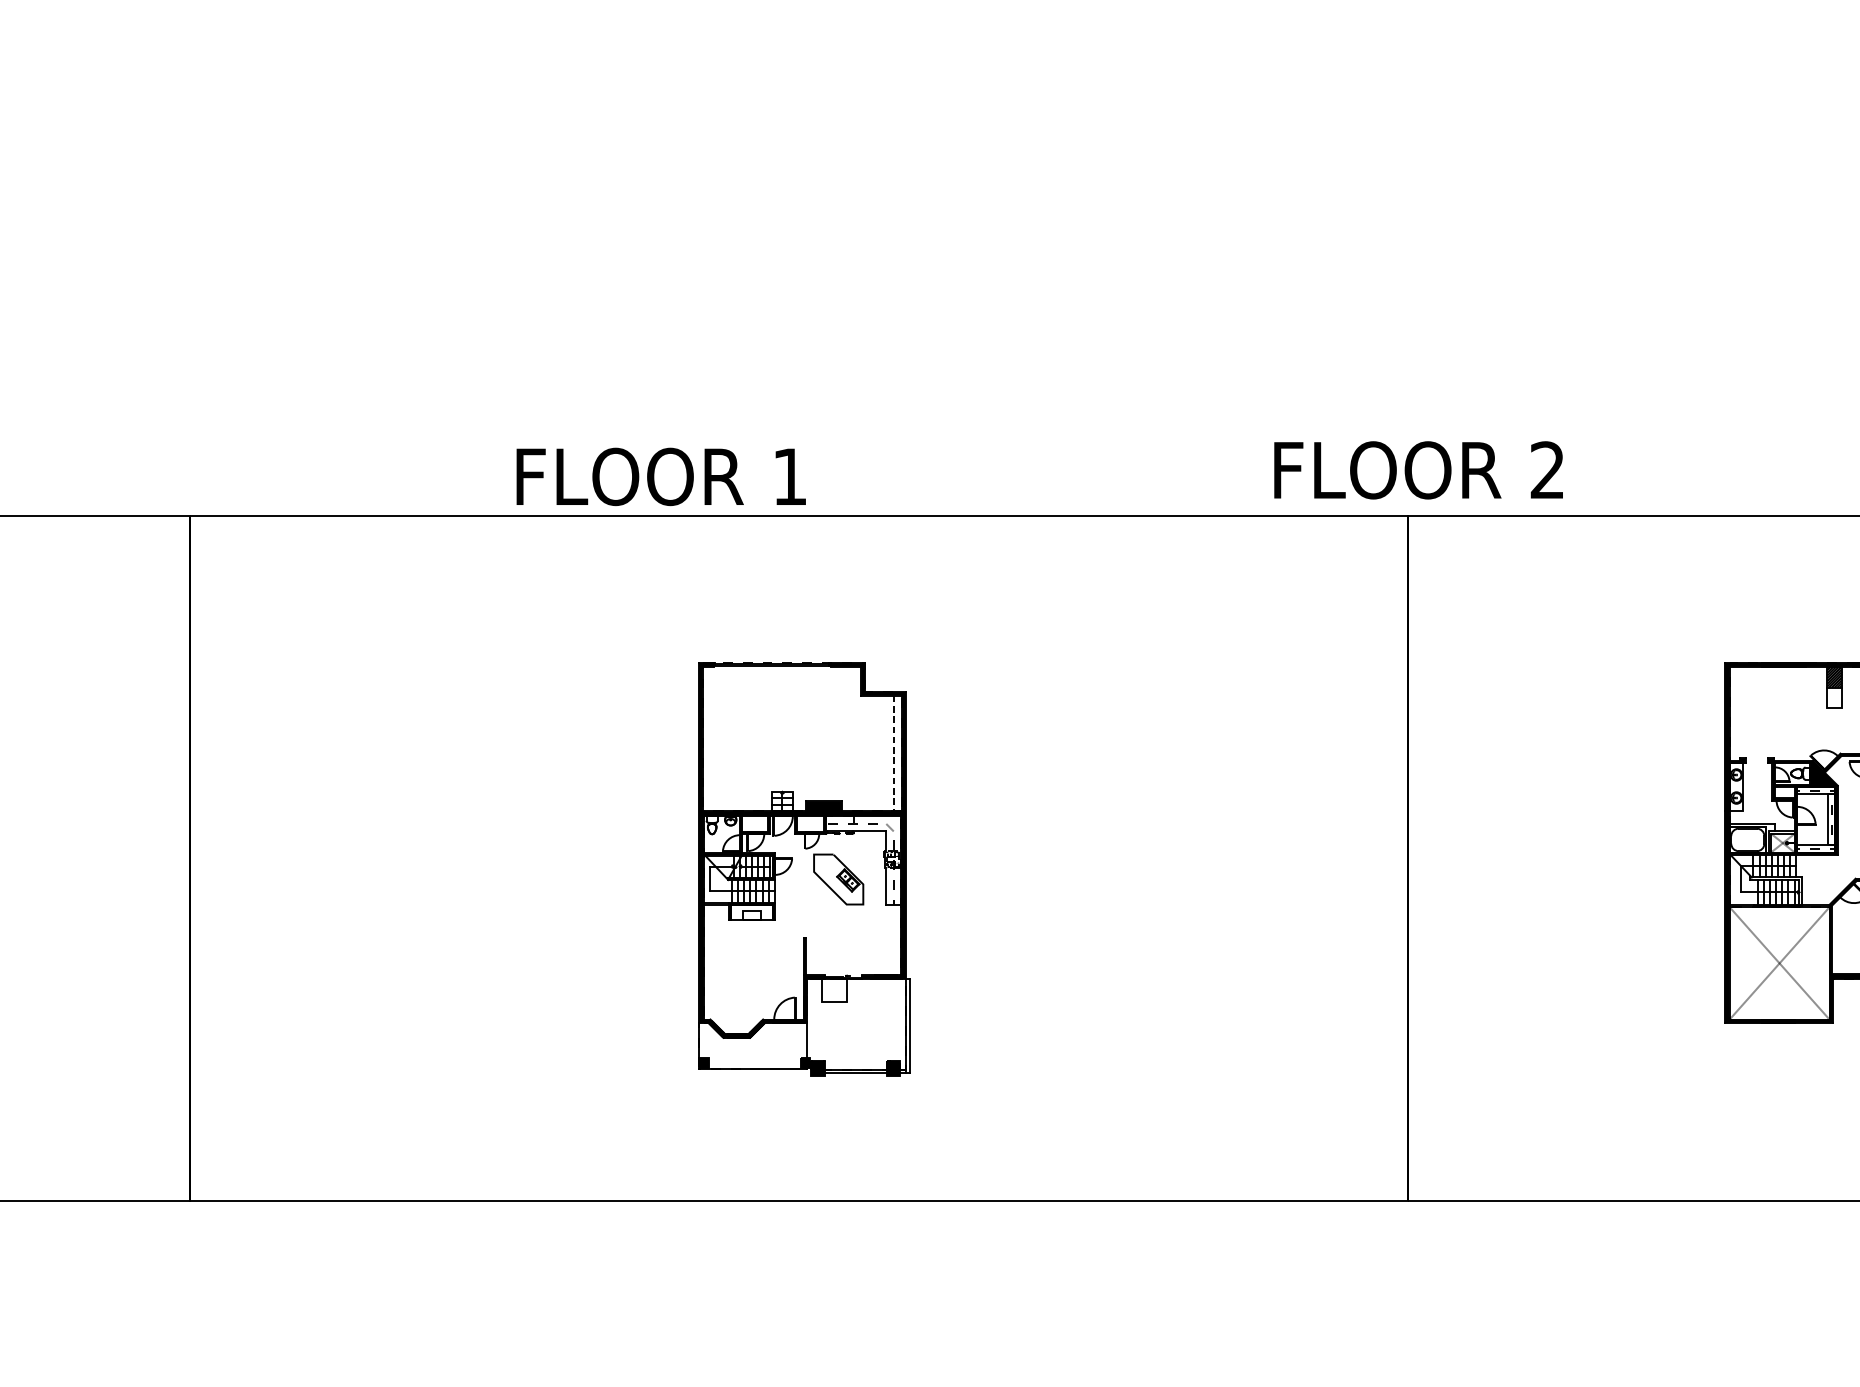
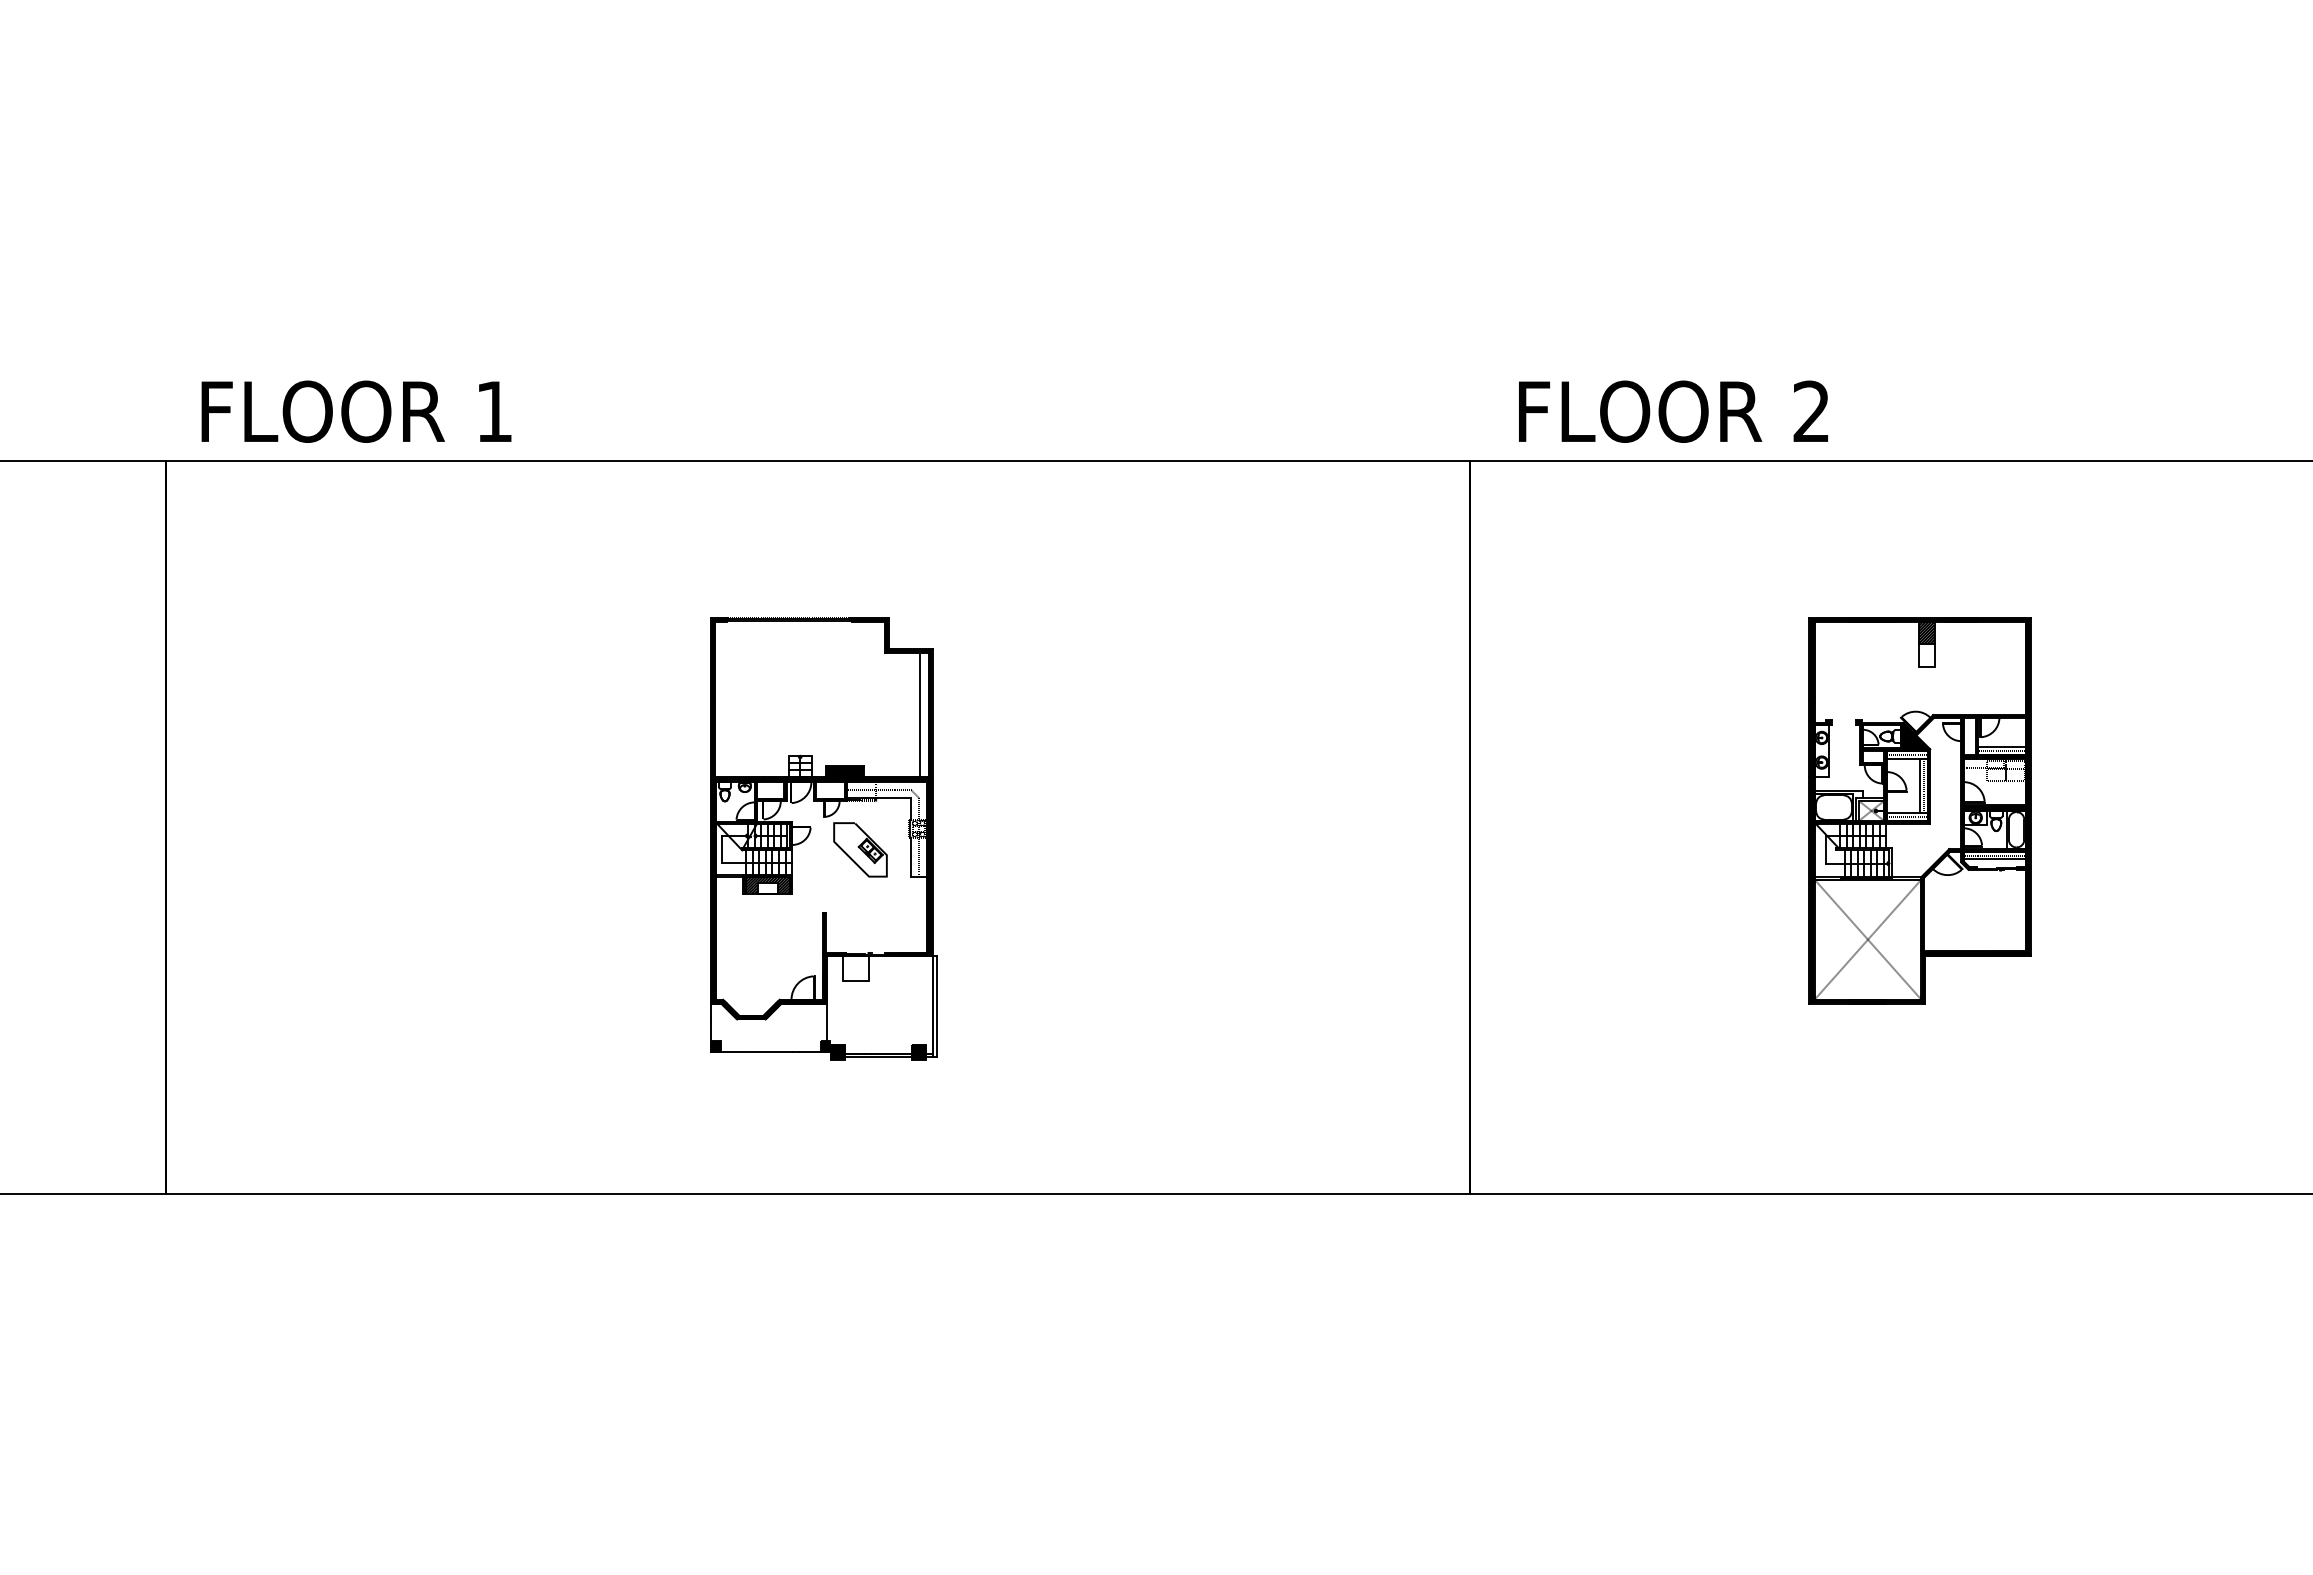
text: (1418, 470) -> (1673, 411), moved
text: (661, 476) -> (356, 411), moved
line: (894, 753) -> (920, 714), dashed -> solid
hatch: (751, 912) -> (767, 885), added

